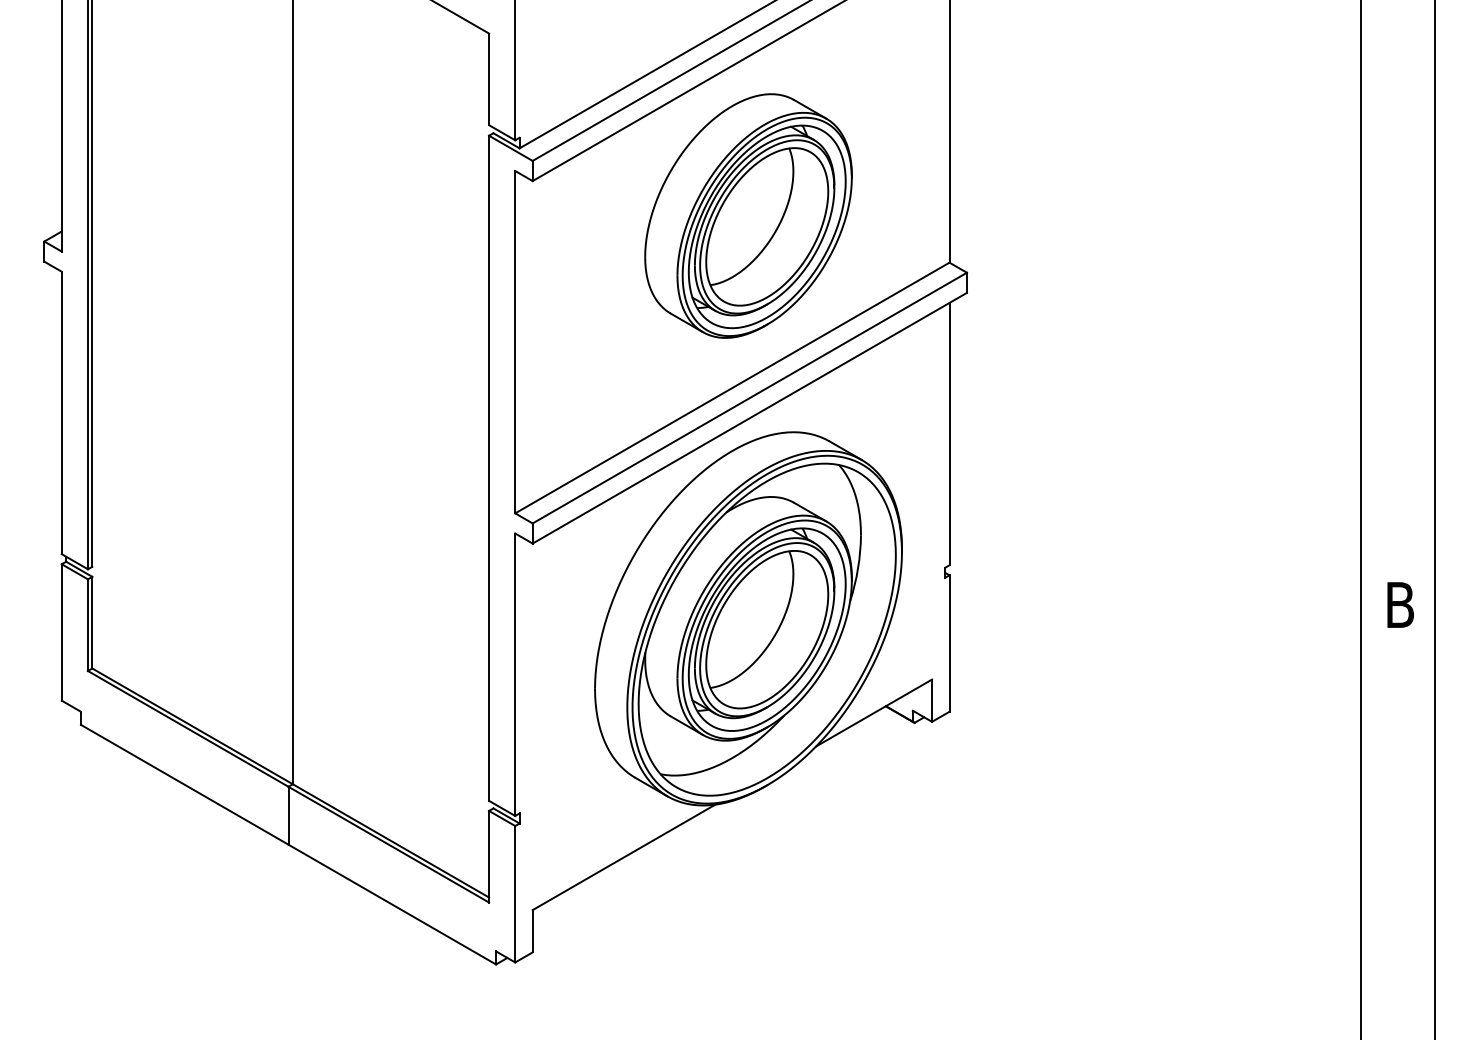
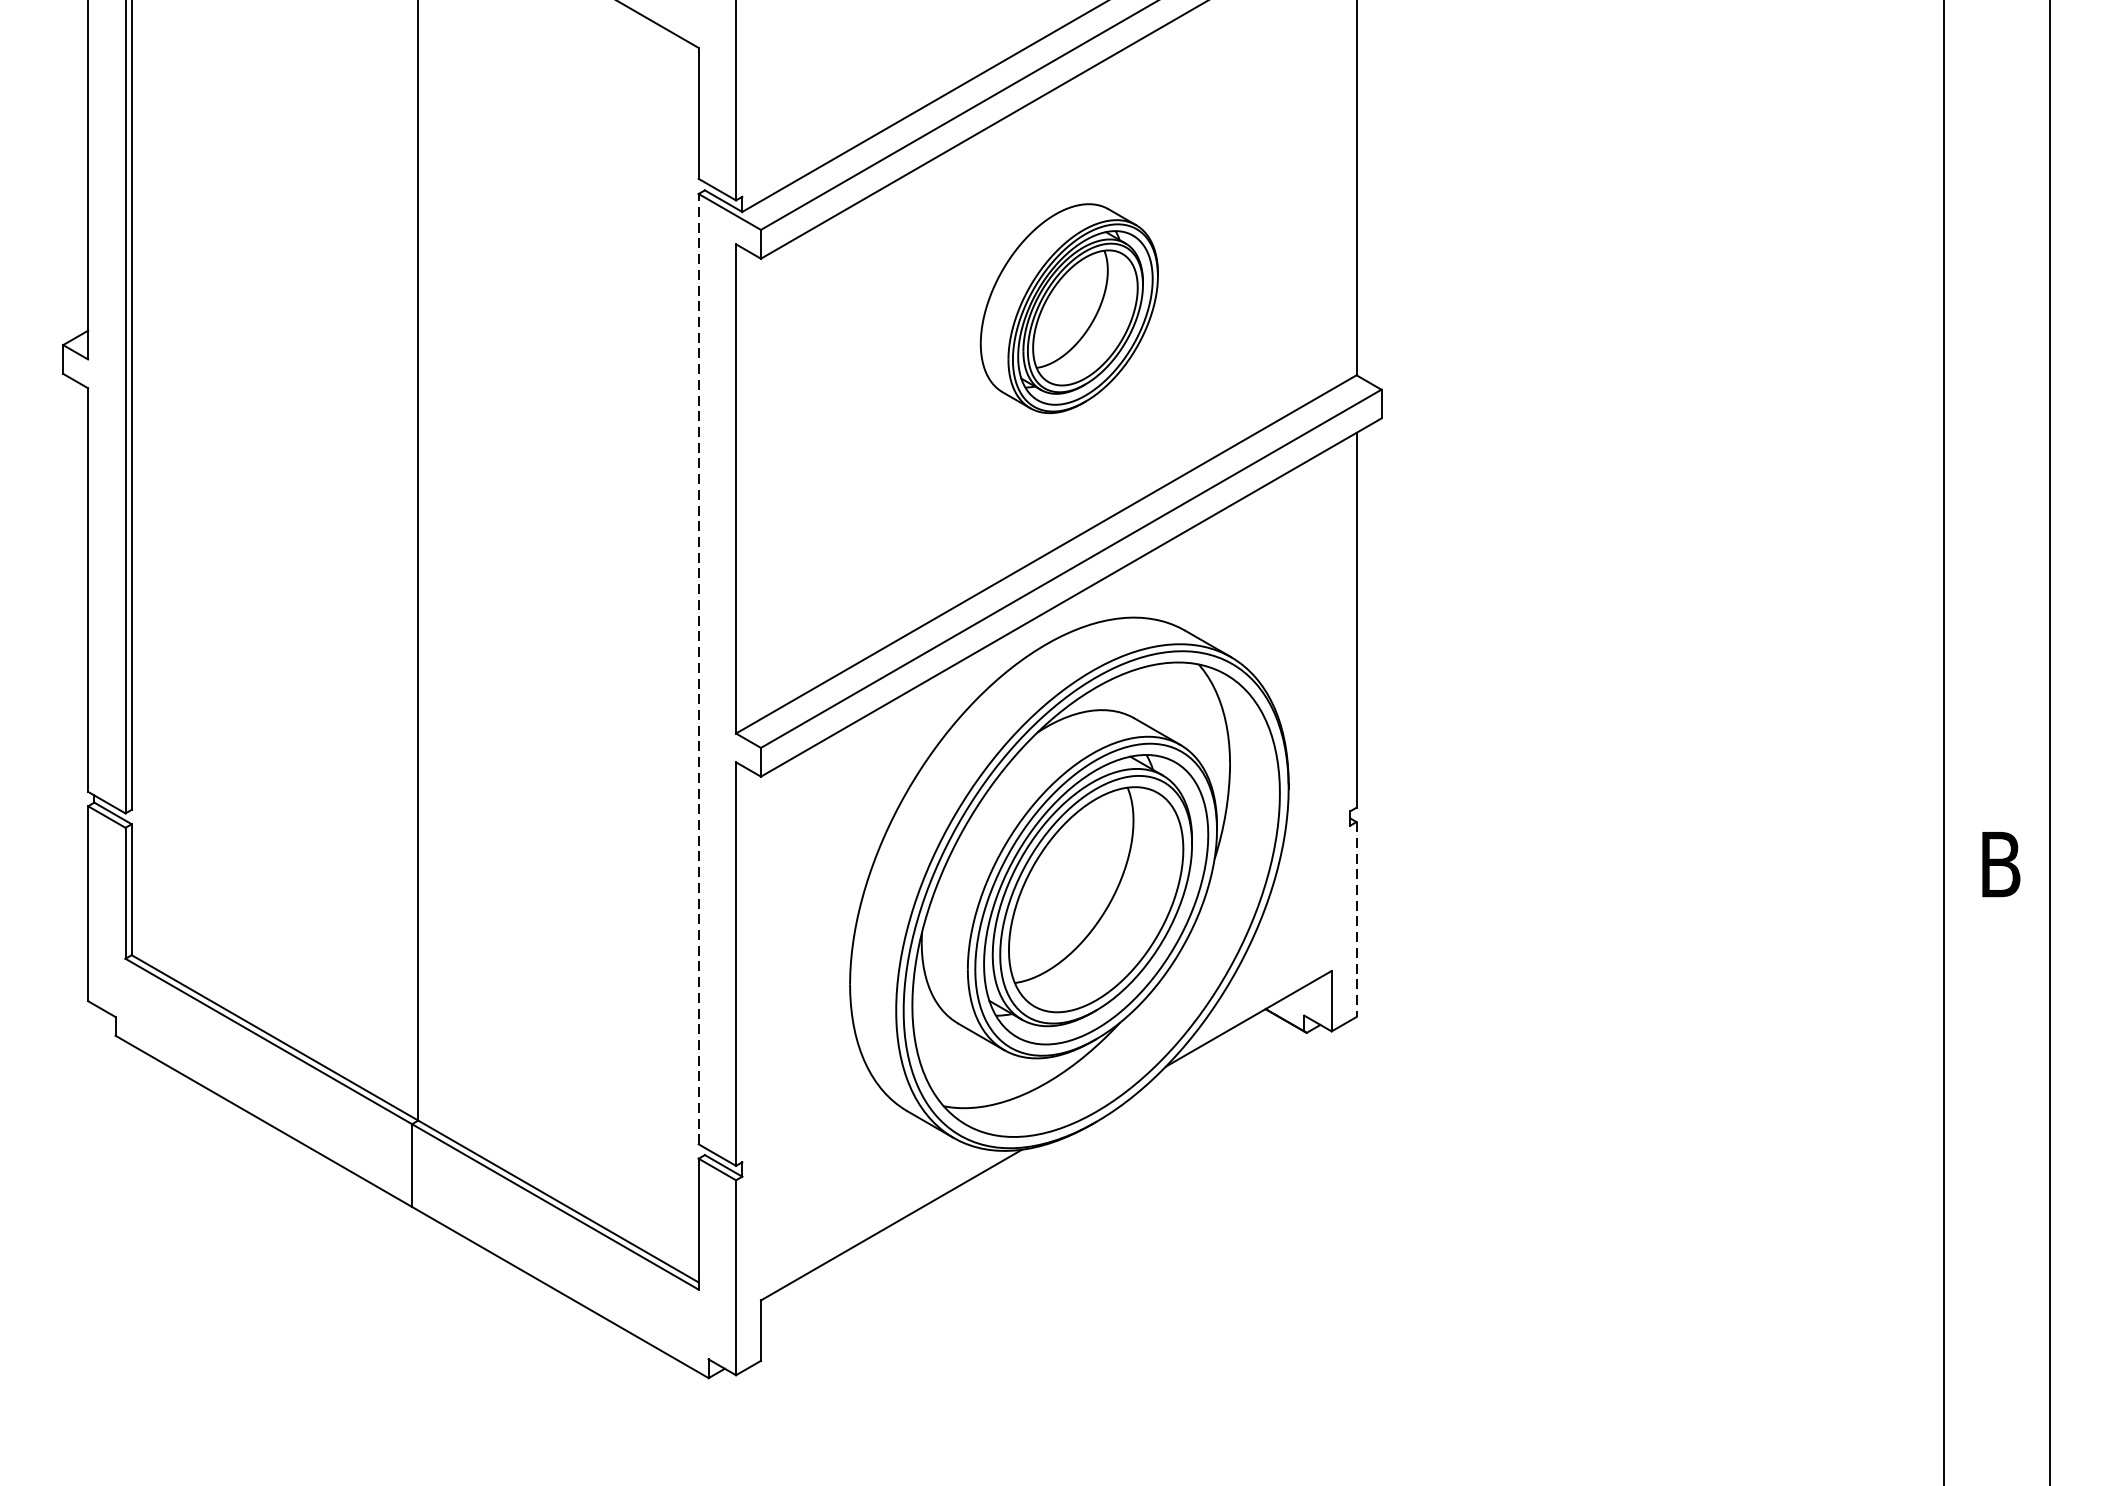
part: (748, 215) -> (1069, 307), size x0.6
line: (489, 468) -> (699, 669), solid -> dashed
line: (949, 644) -> (1356, 920), solid -> dashed

